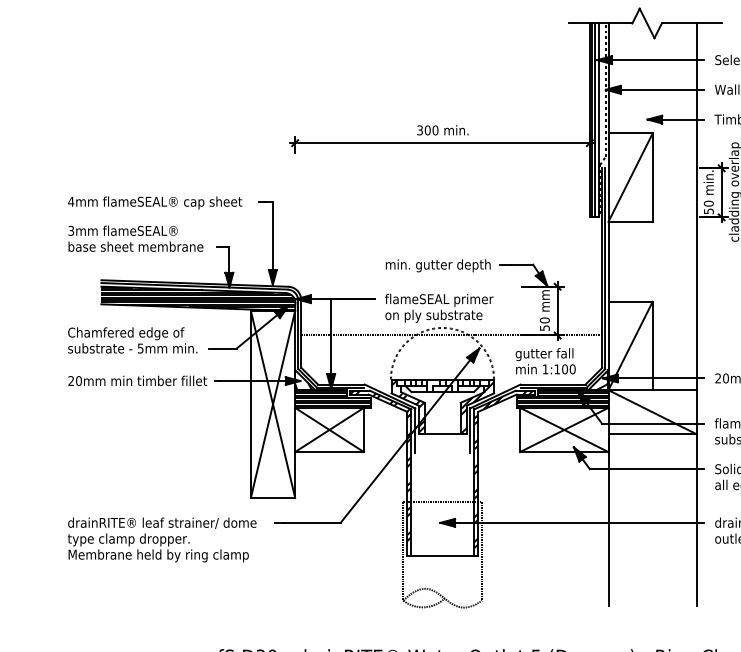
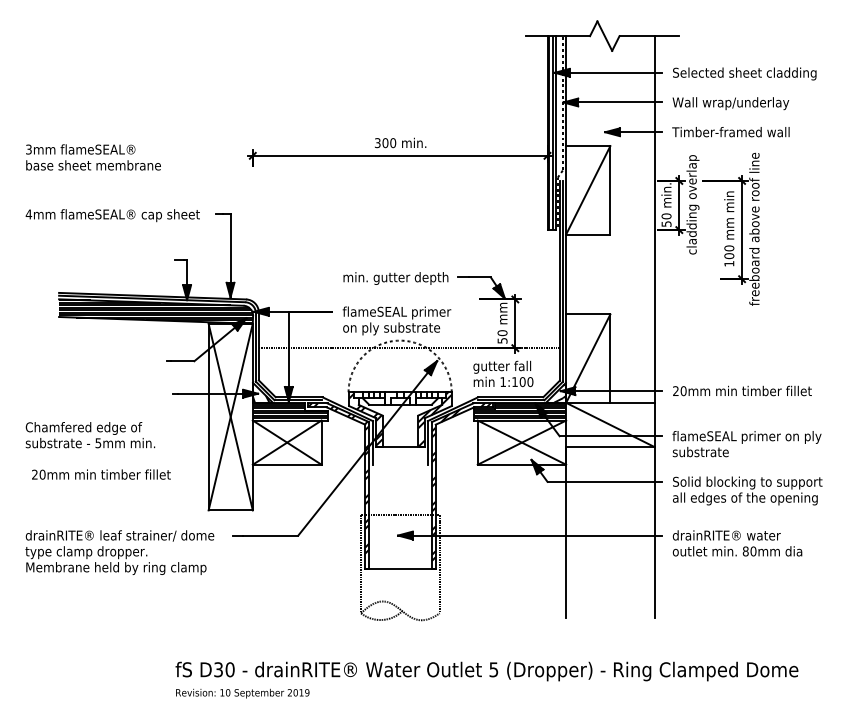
text: (135, 238) -> (93, 157), moved
text: (132, 340) -> (90, 435), moved
text: (137, 380) -> (101, 474), moved

